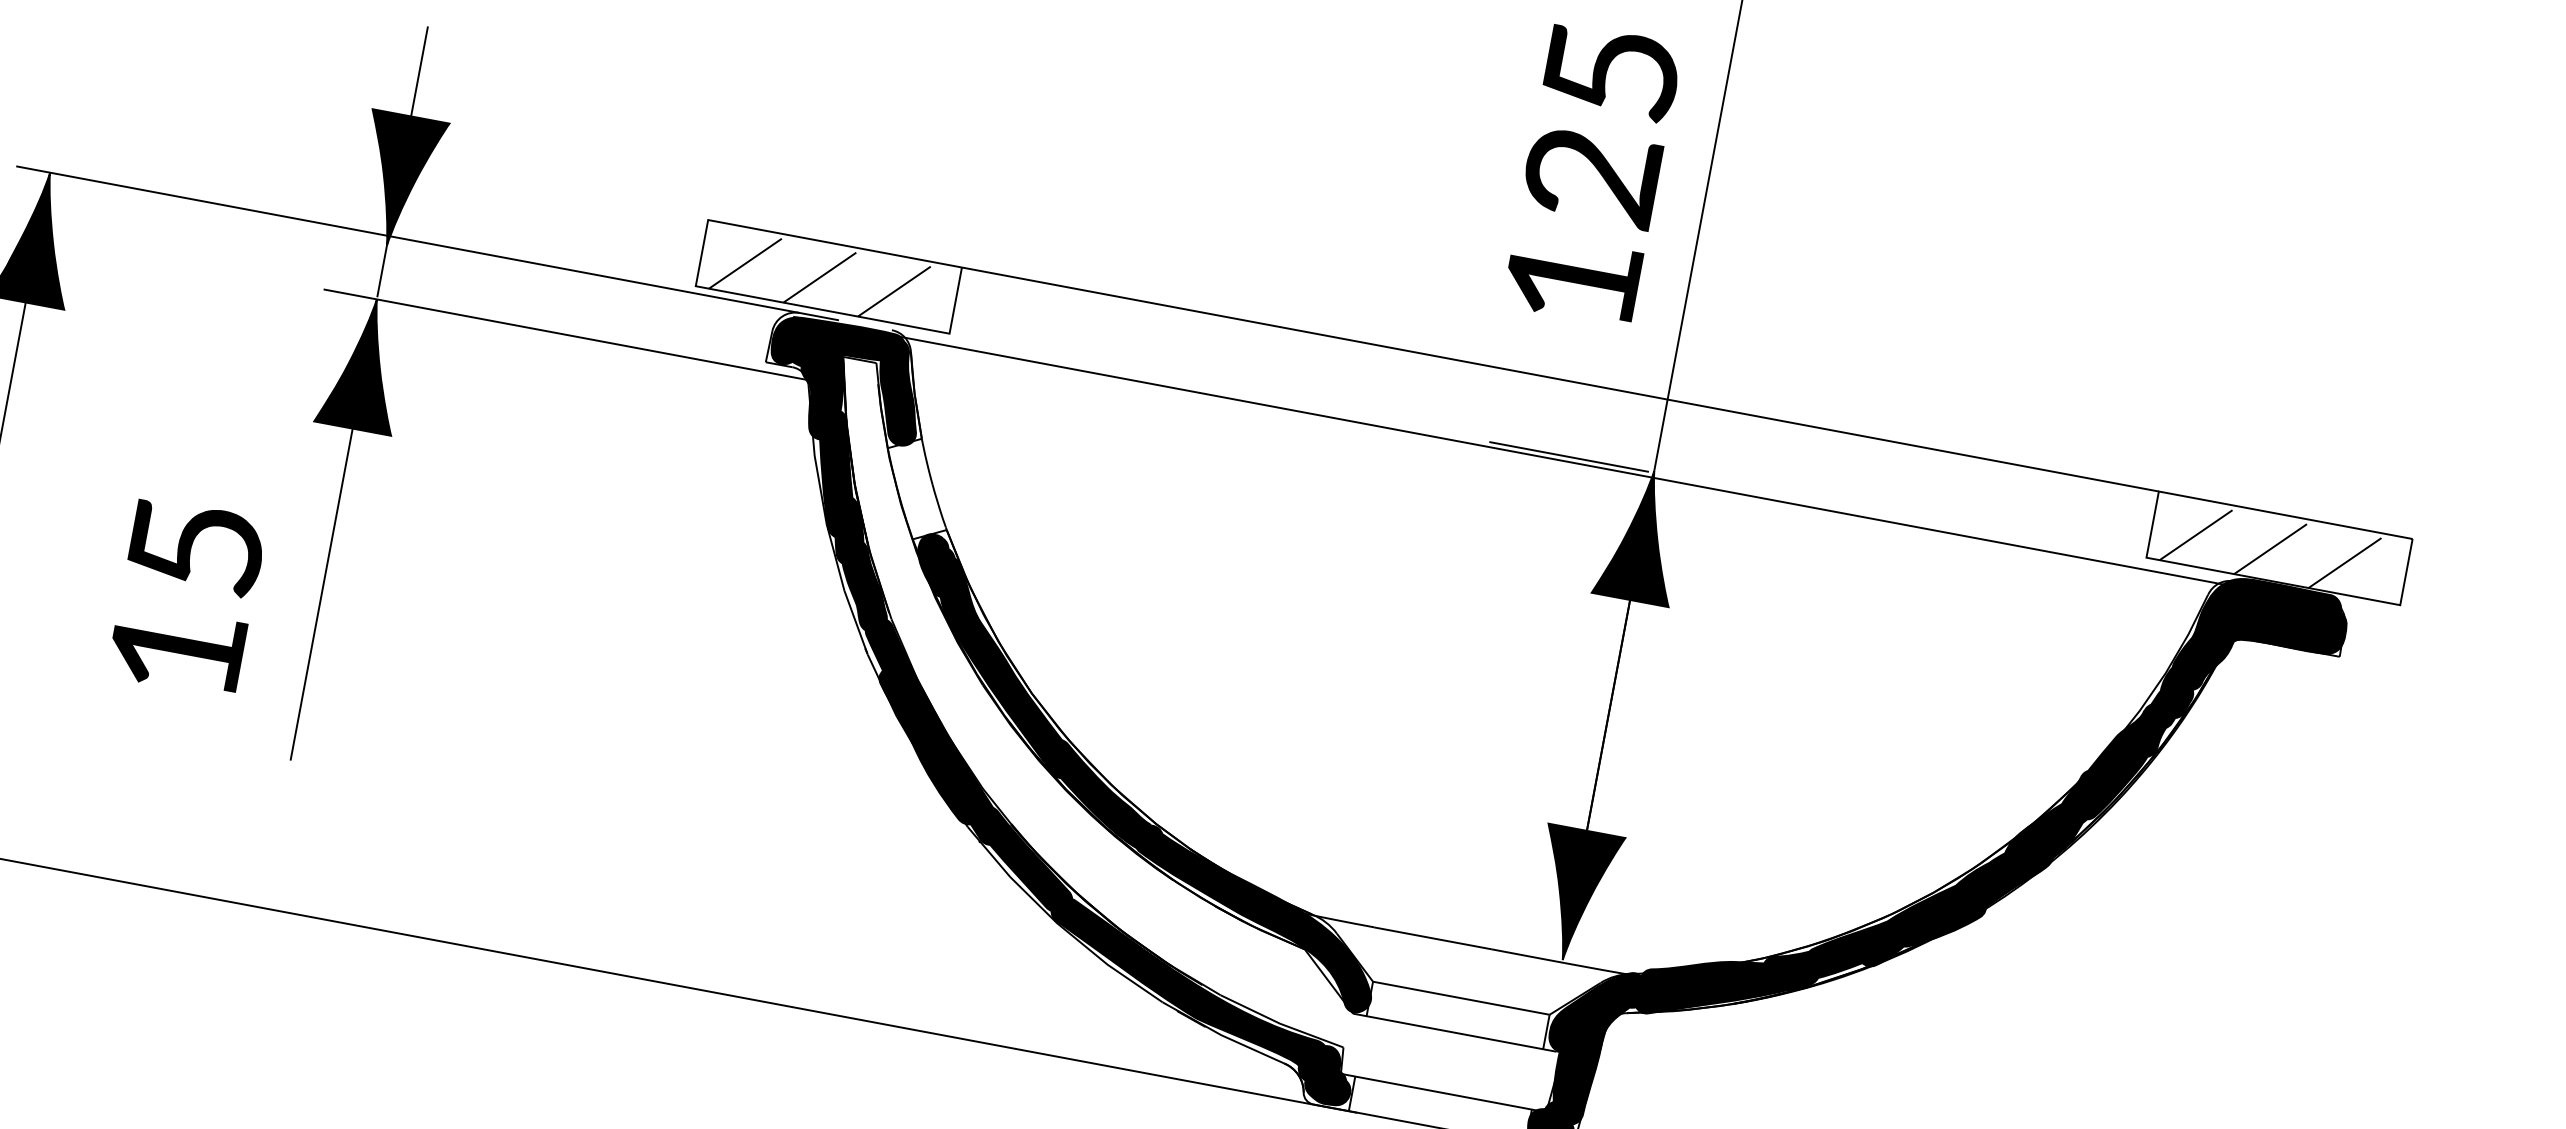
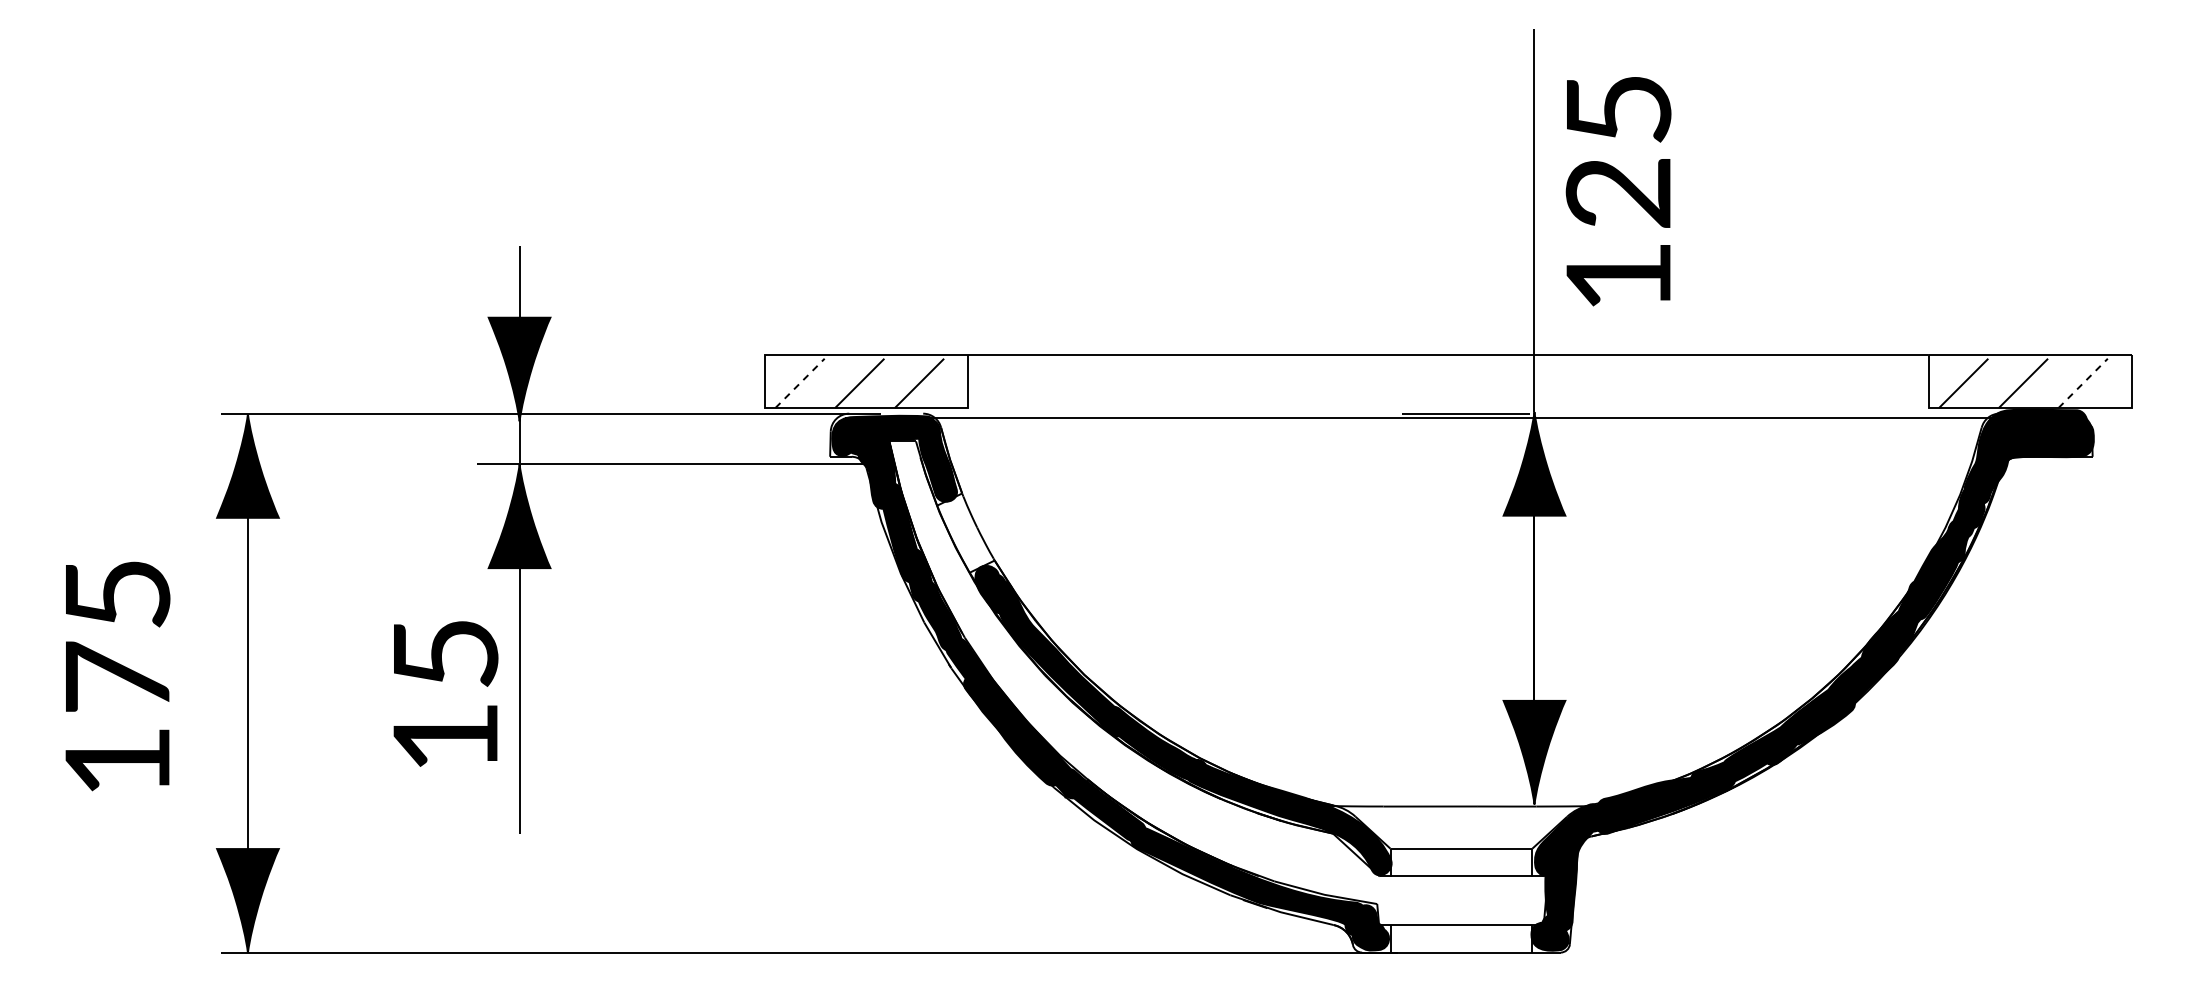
text: (1592, 174) -> (1618, 191), moved
line: (745, 263) -> (800, 383), solid -> dashed
line: (2345, 563) -> (2083, 383), solid -> dashed
text: (186, 596) -> (445, 693), moved

